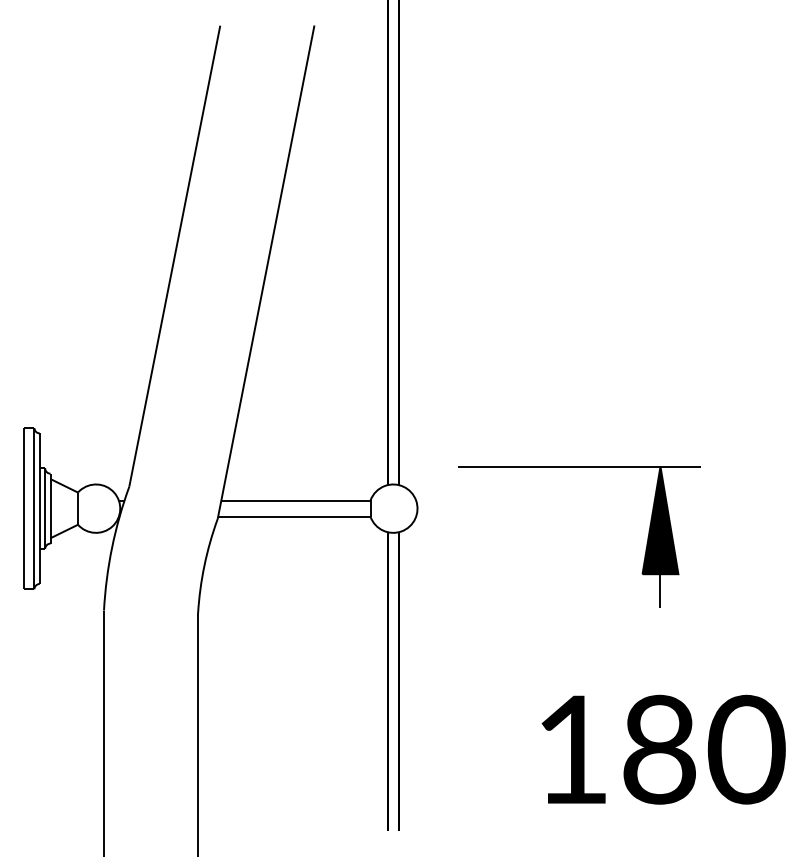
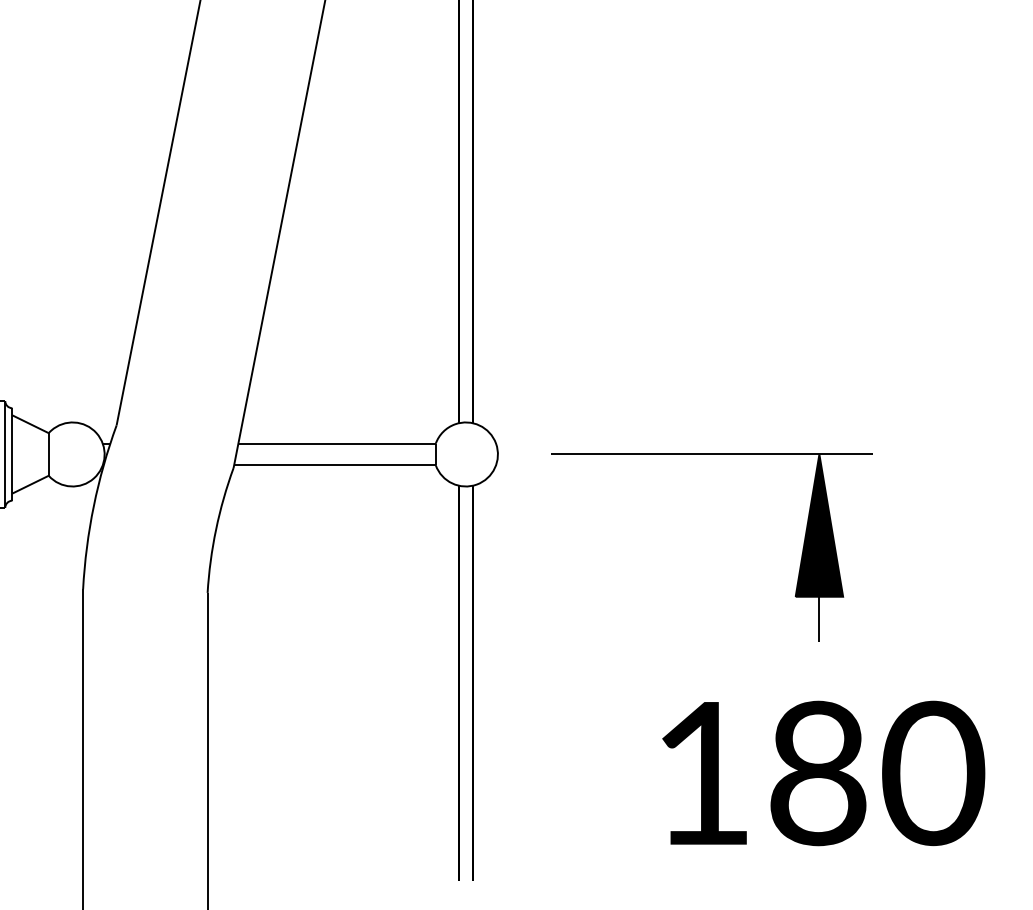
part: (645, 549) -> (799, 564), moved

